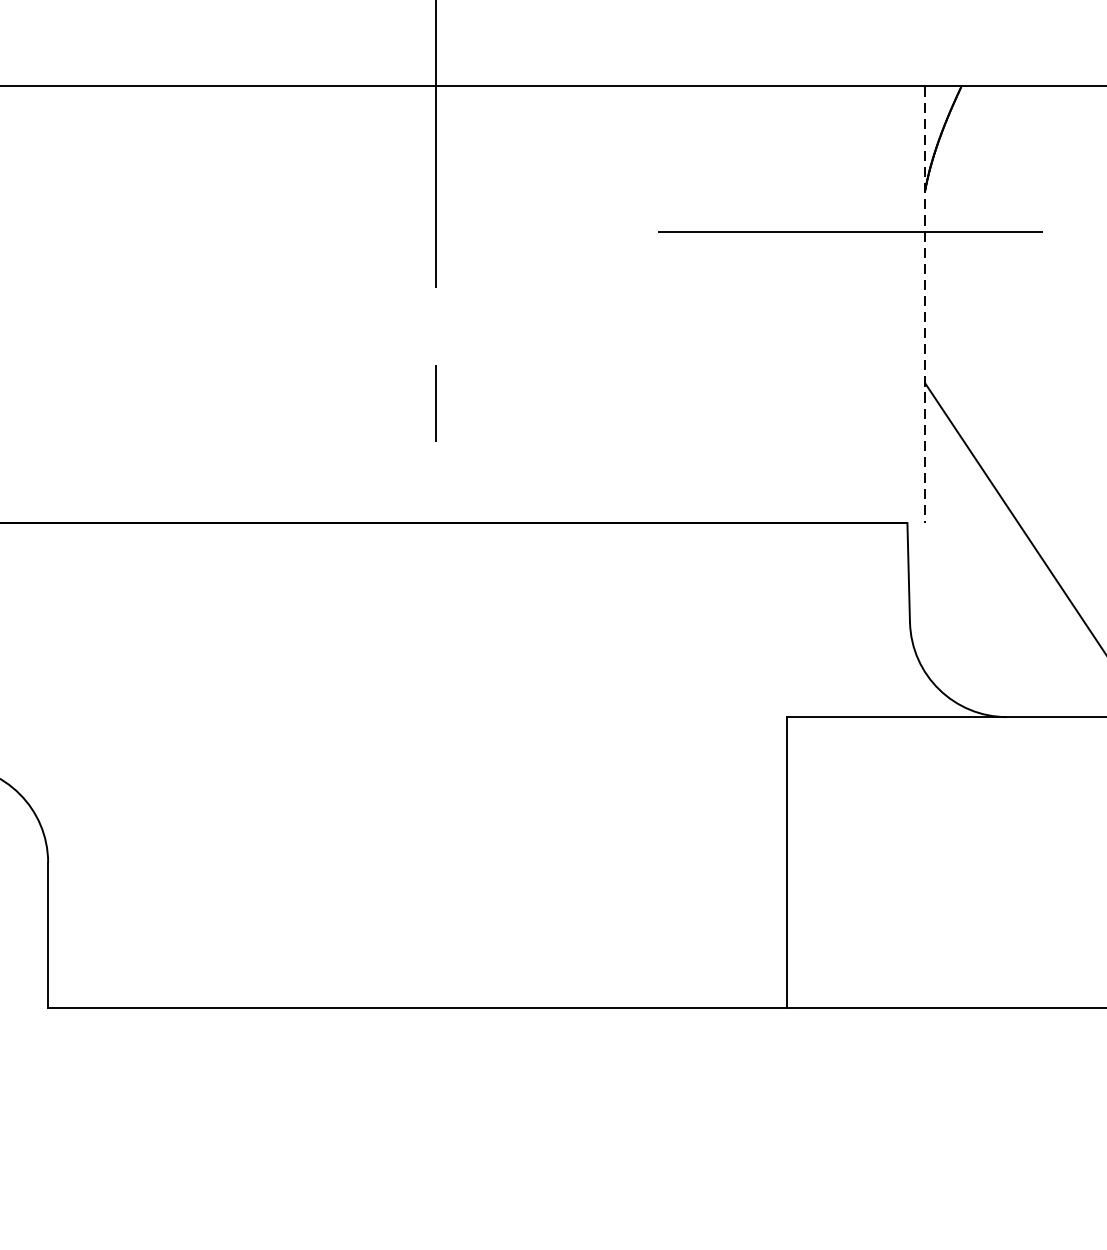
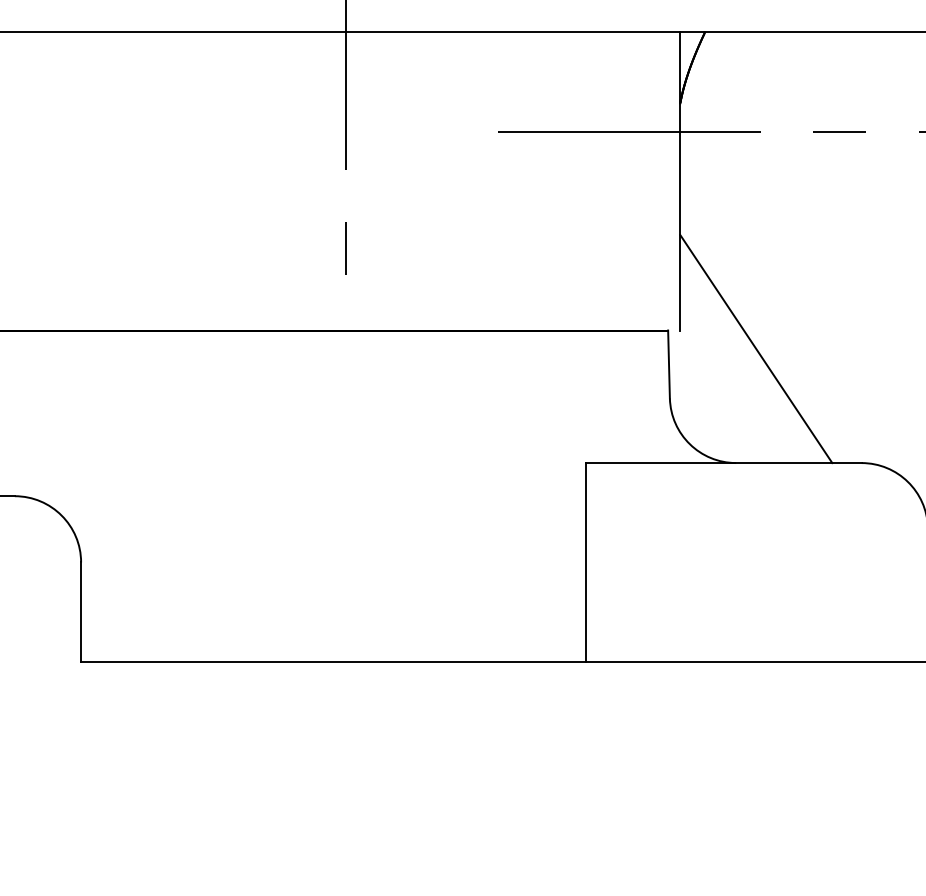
line: (925, 304) -> (680, 181), dashed -> solid

